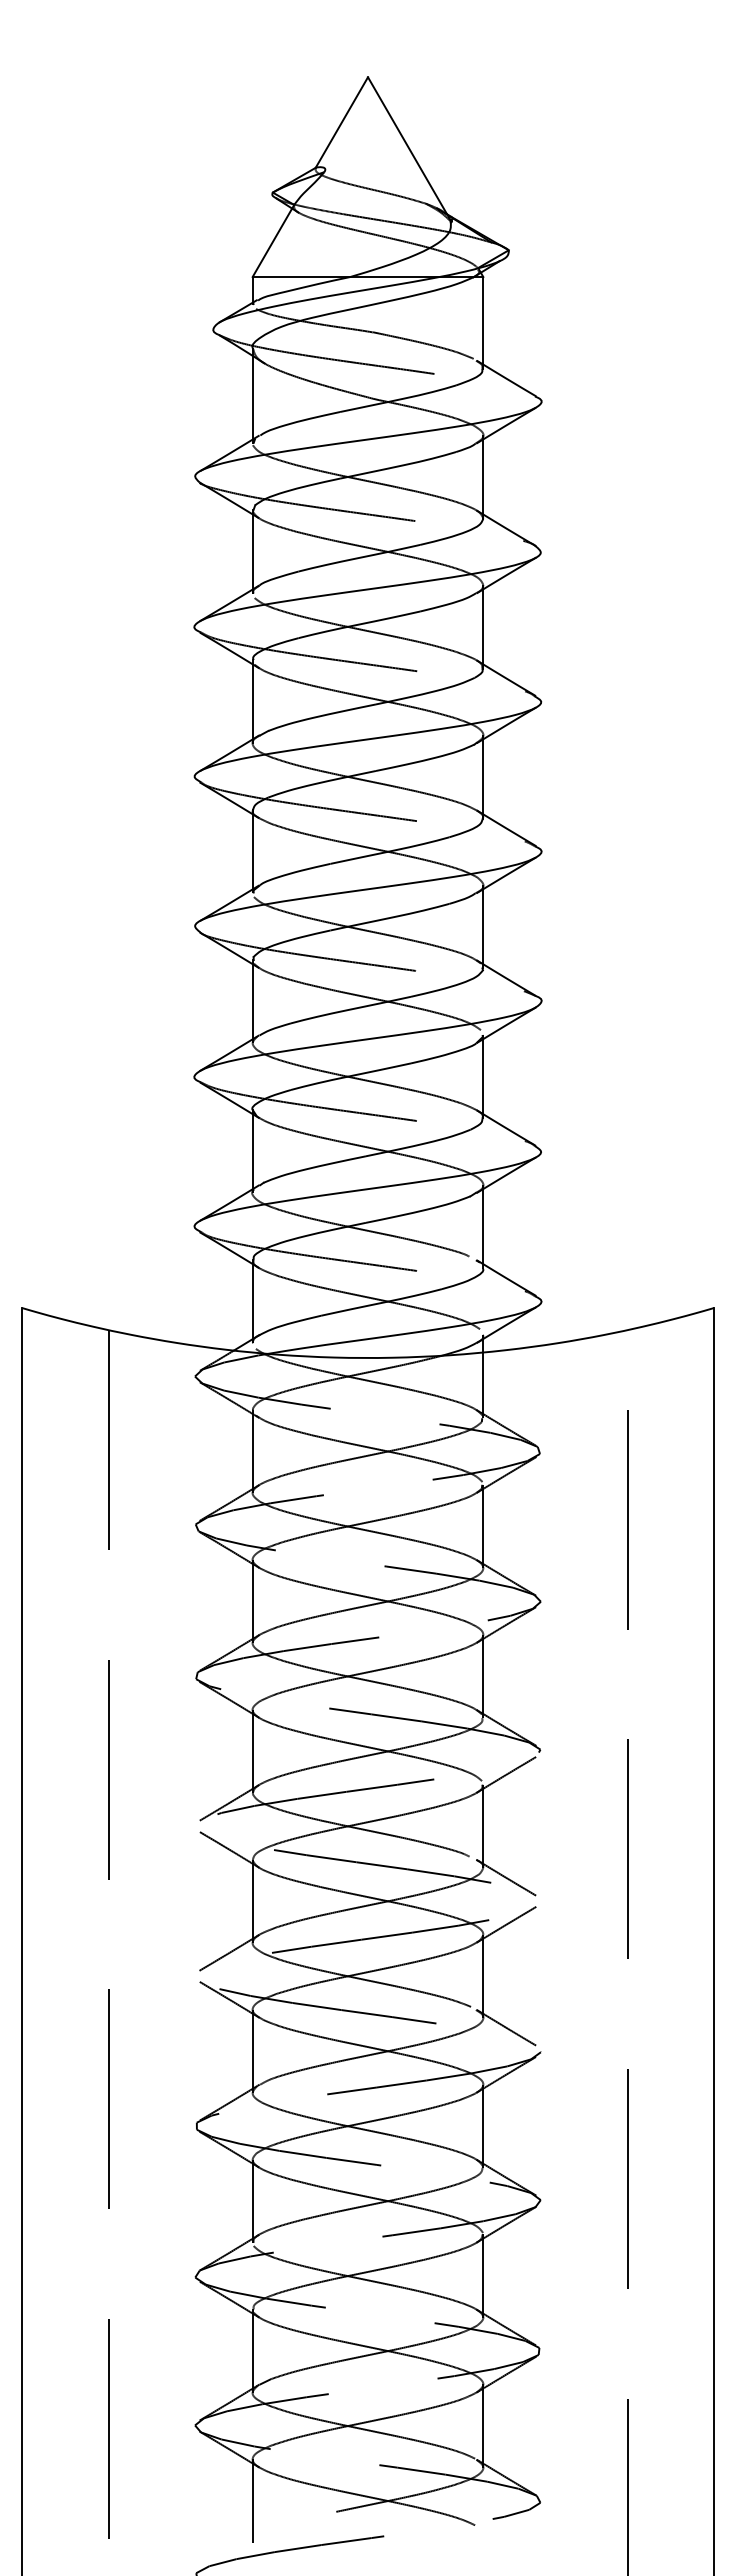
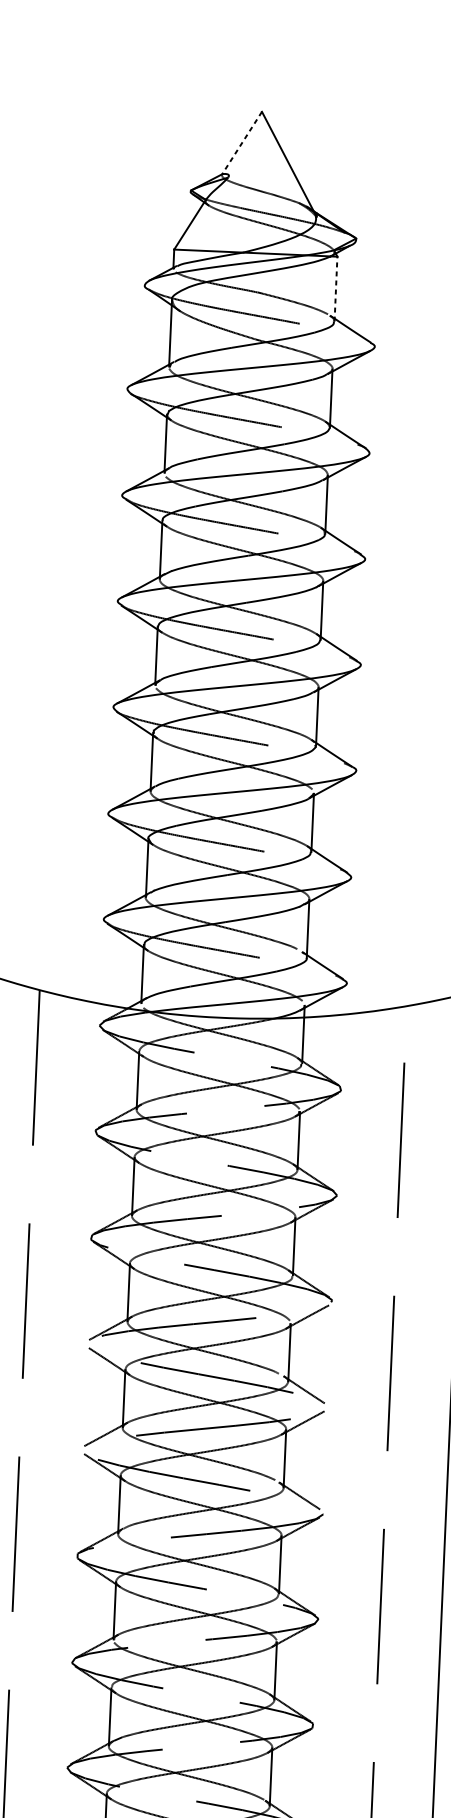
line: (341, 123) -> (241, 143), solid -> dashed
line: (483, 322) -> (336, 288), solid -> dashed

